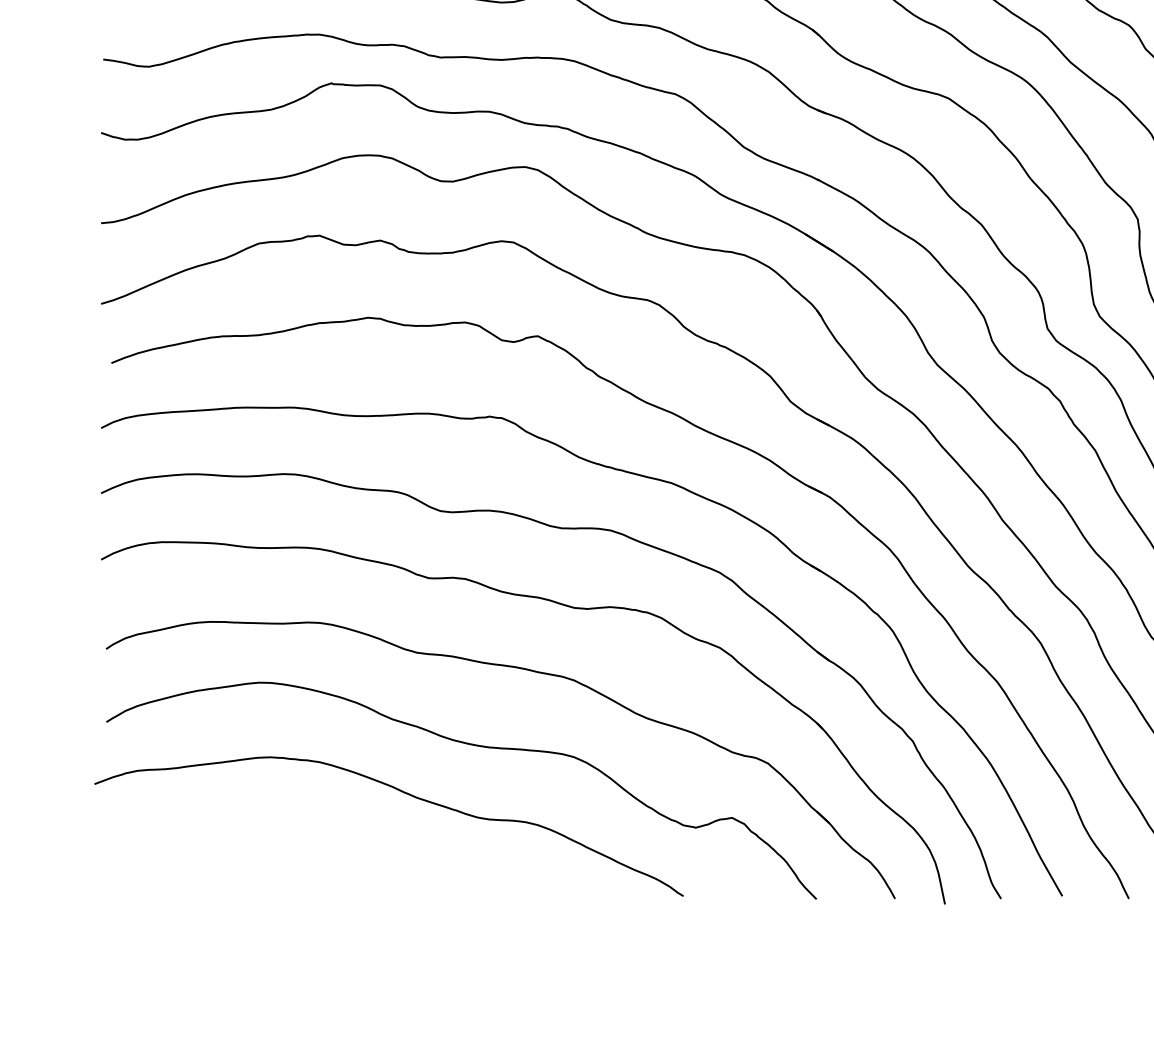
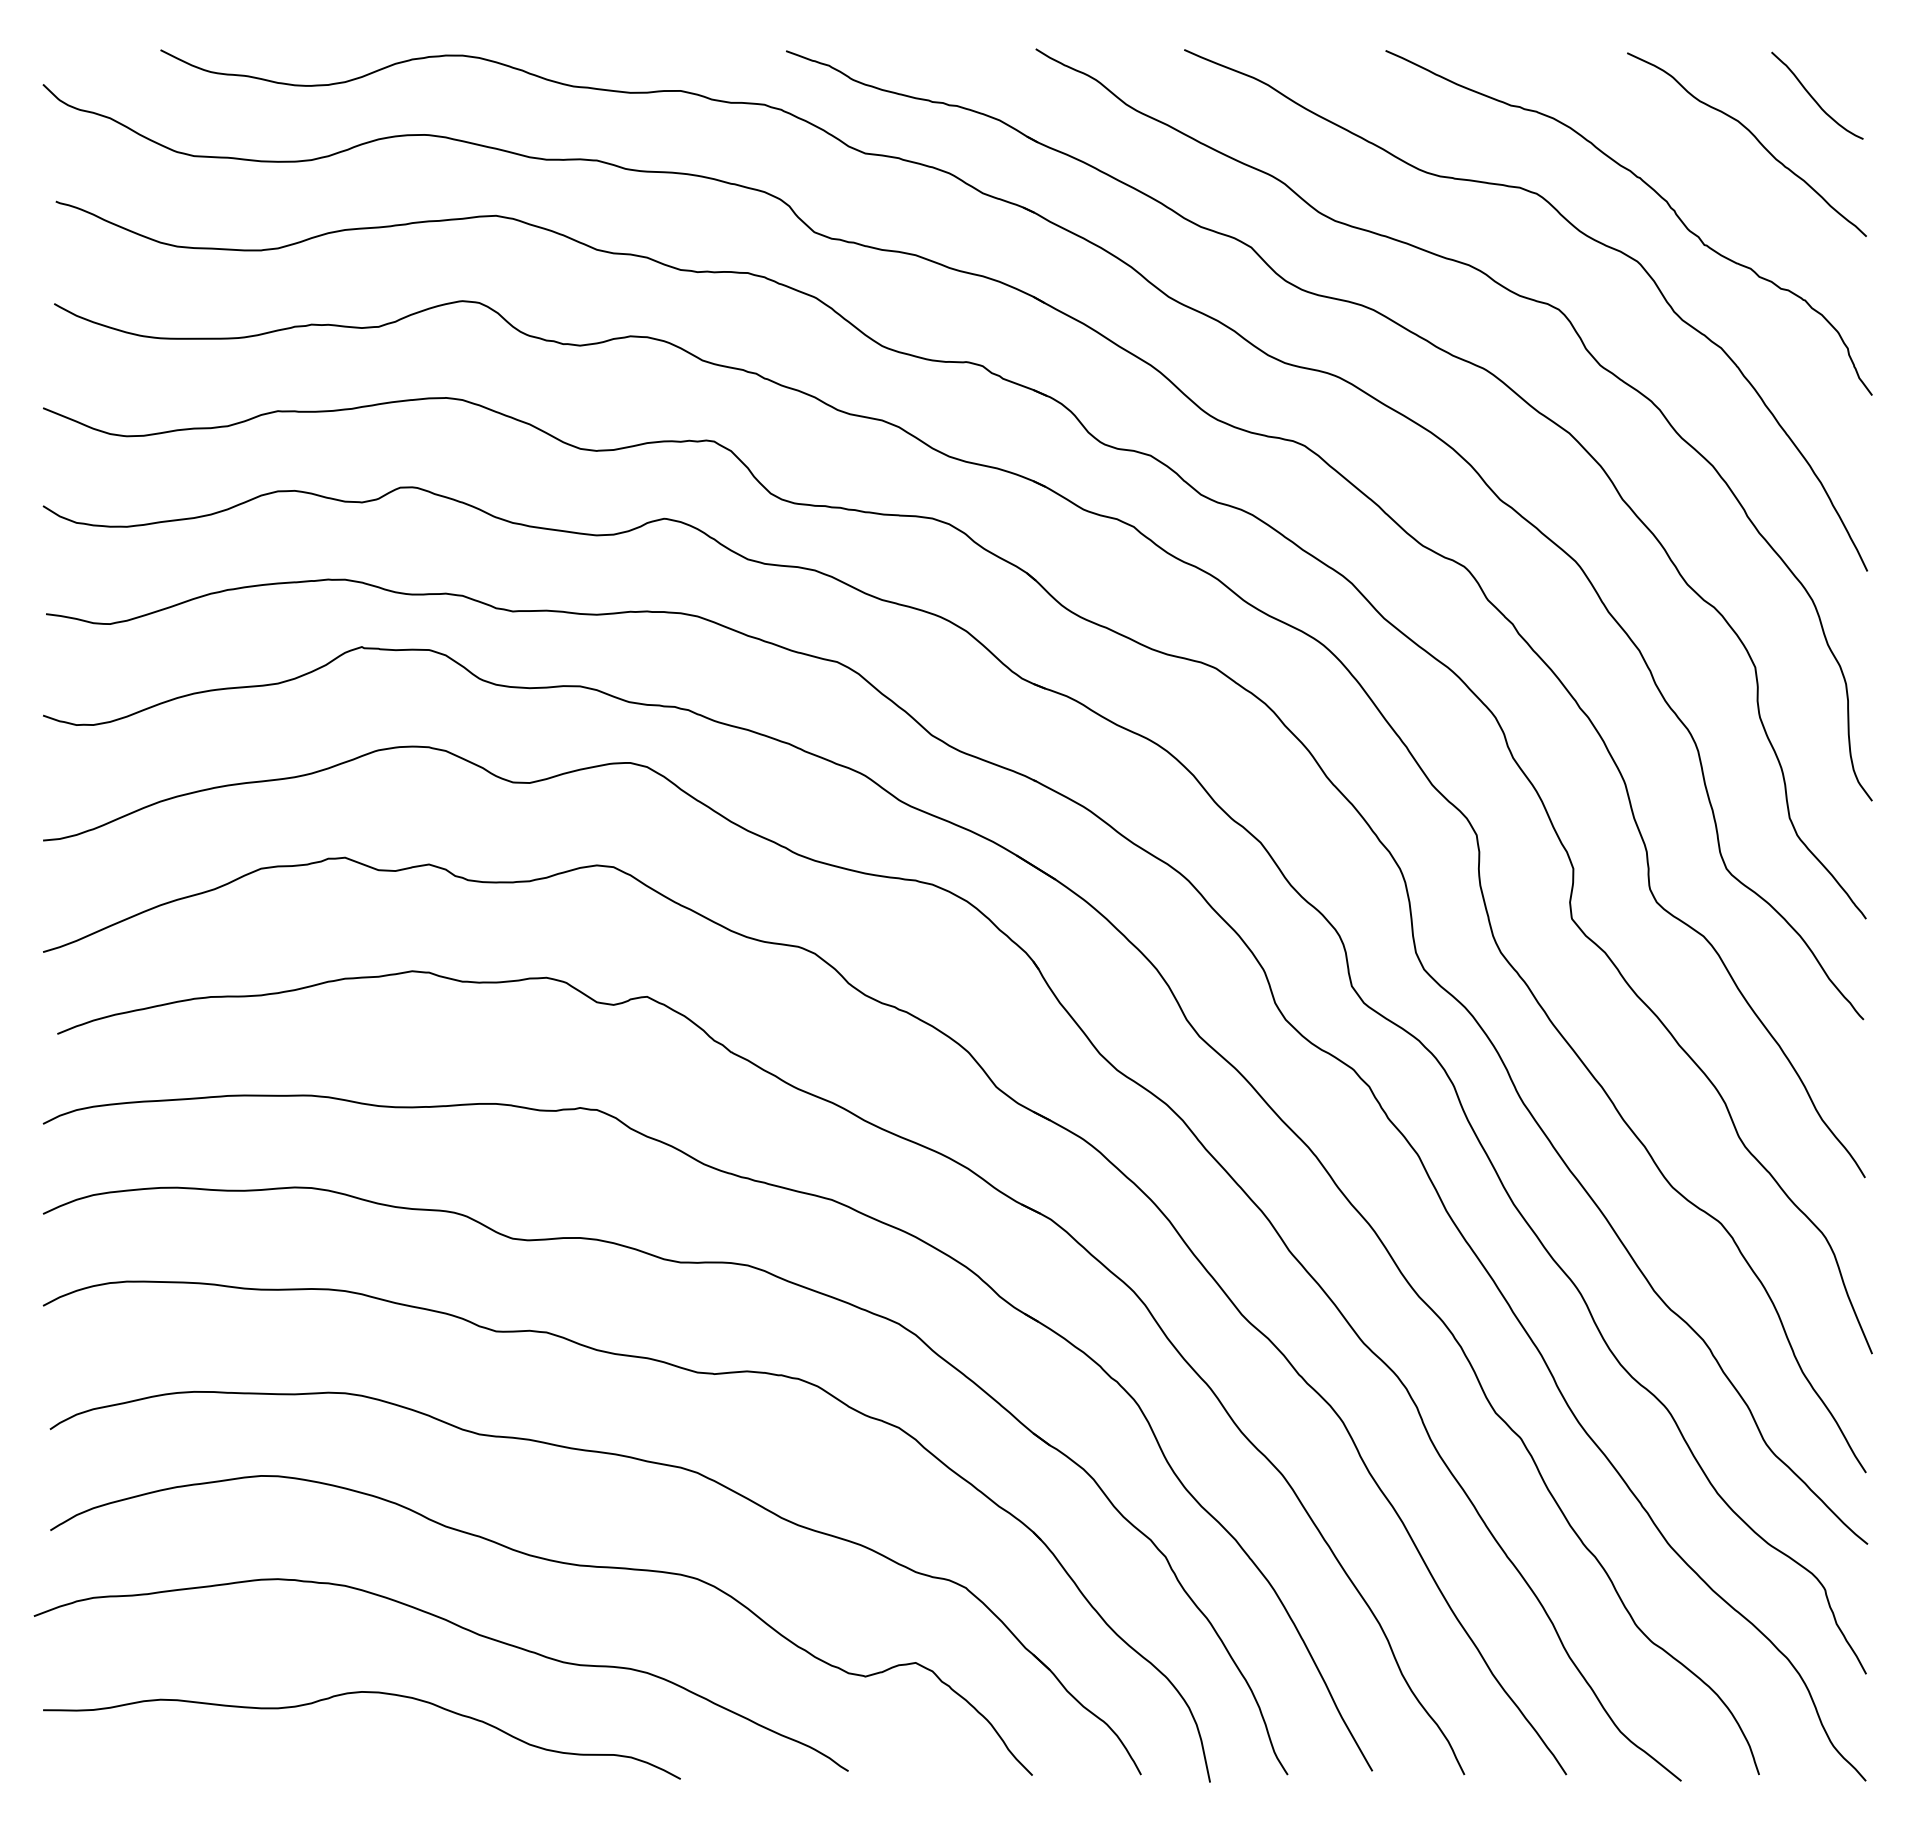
curve: (329, 840) -> (358, 1693), added

